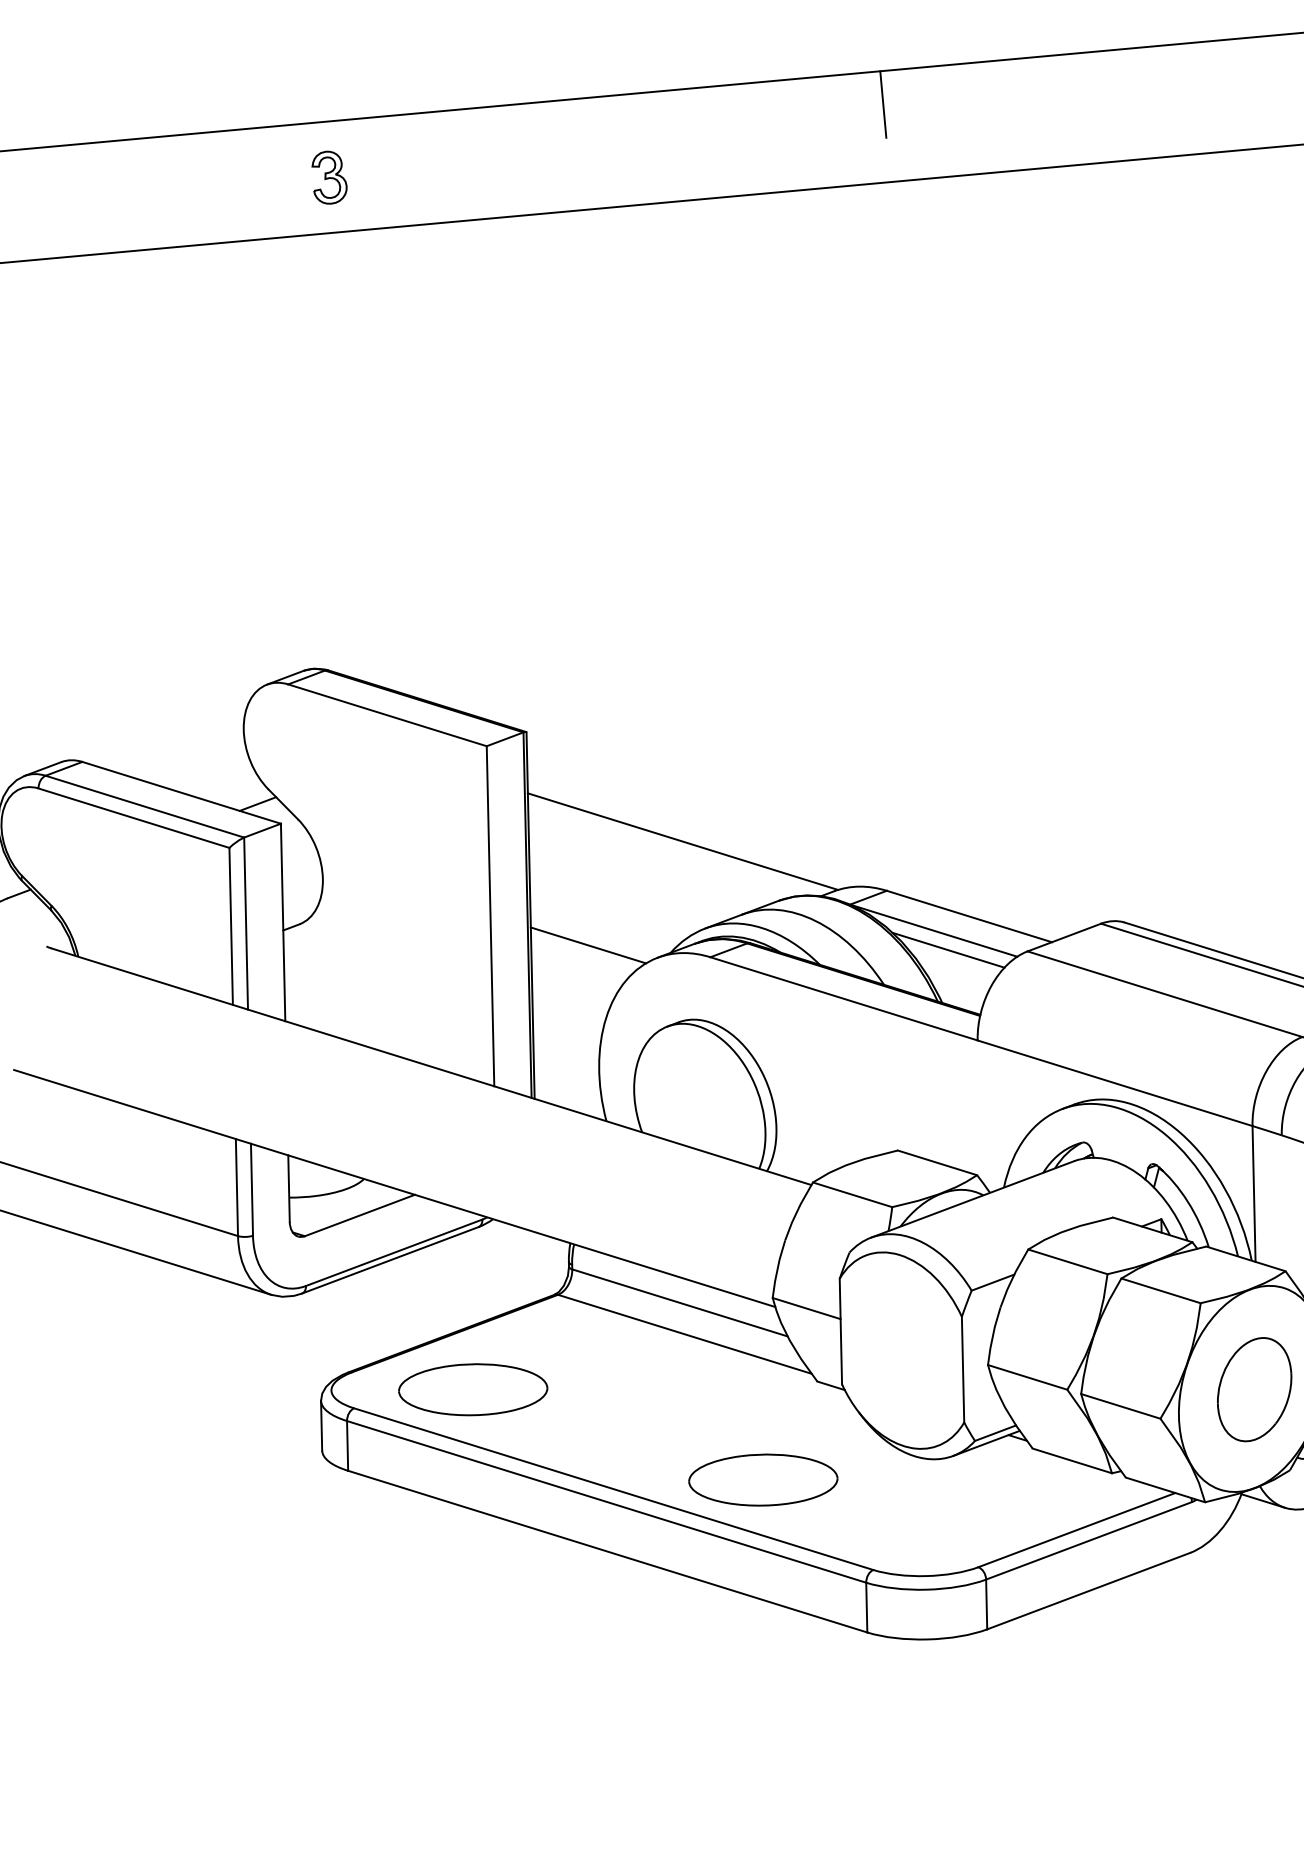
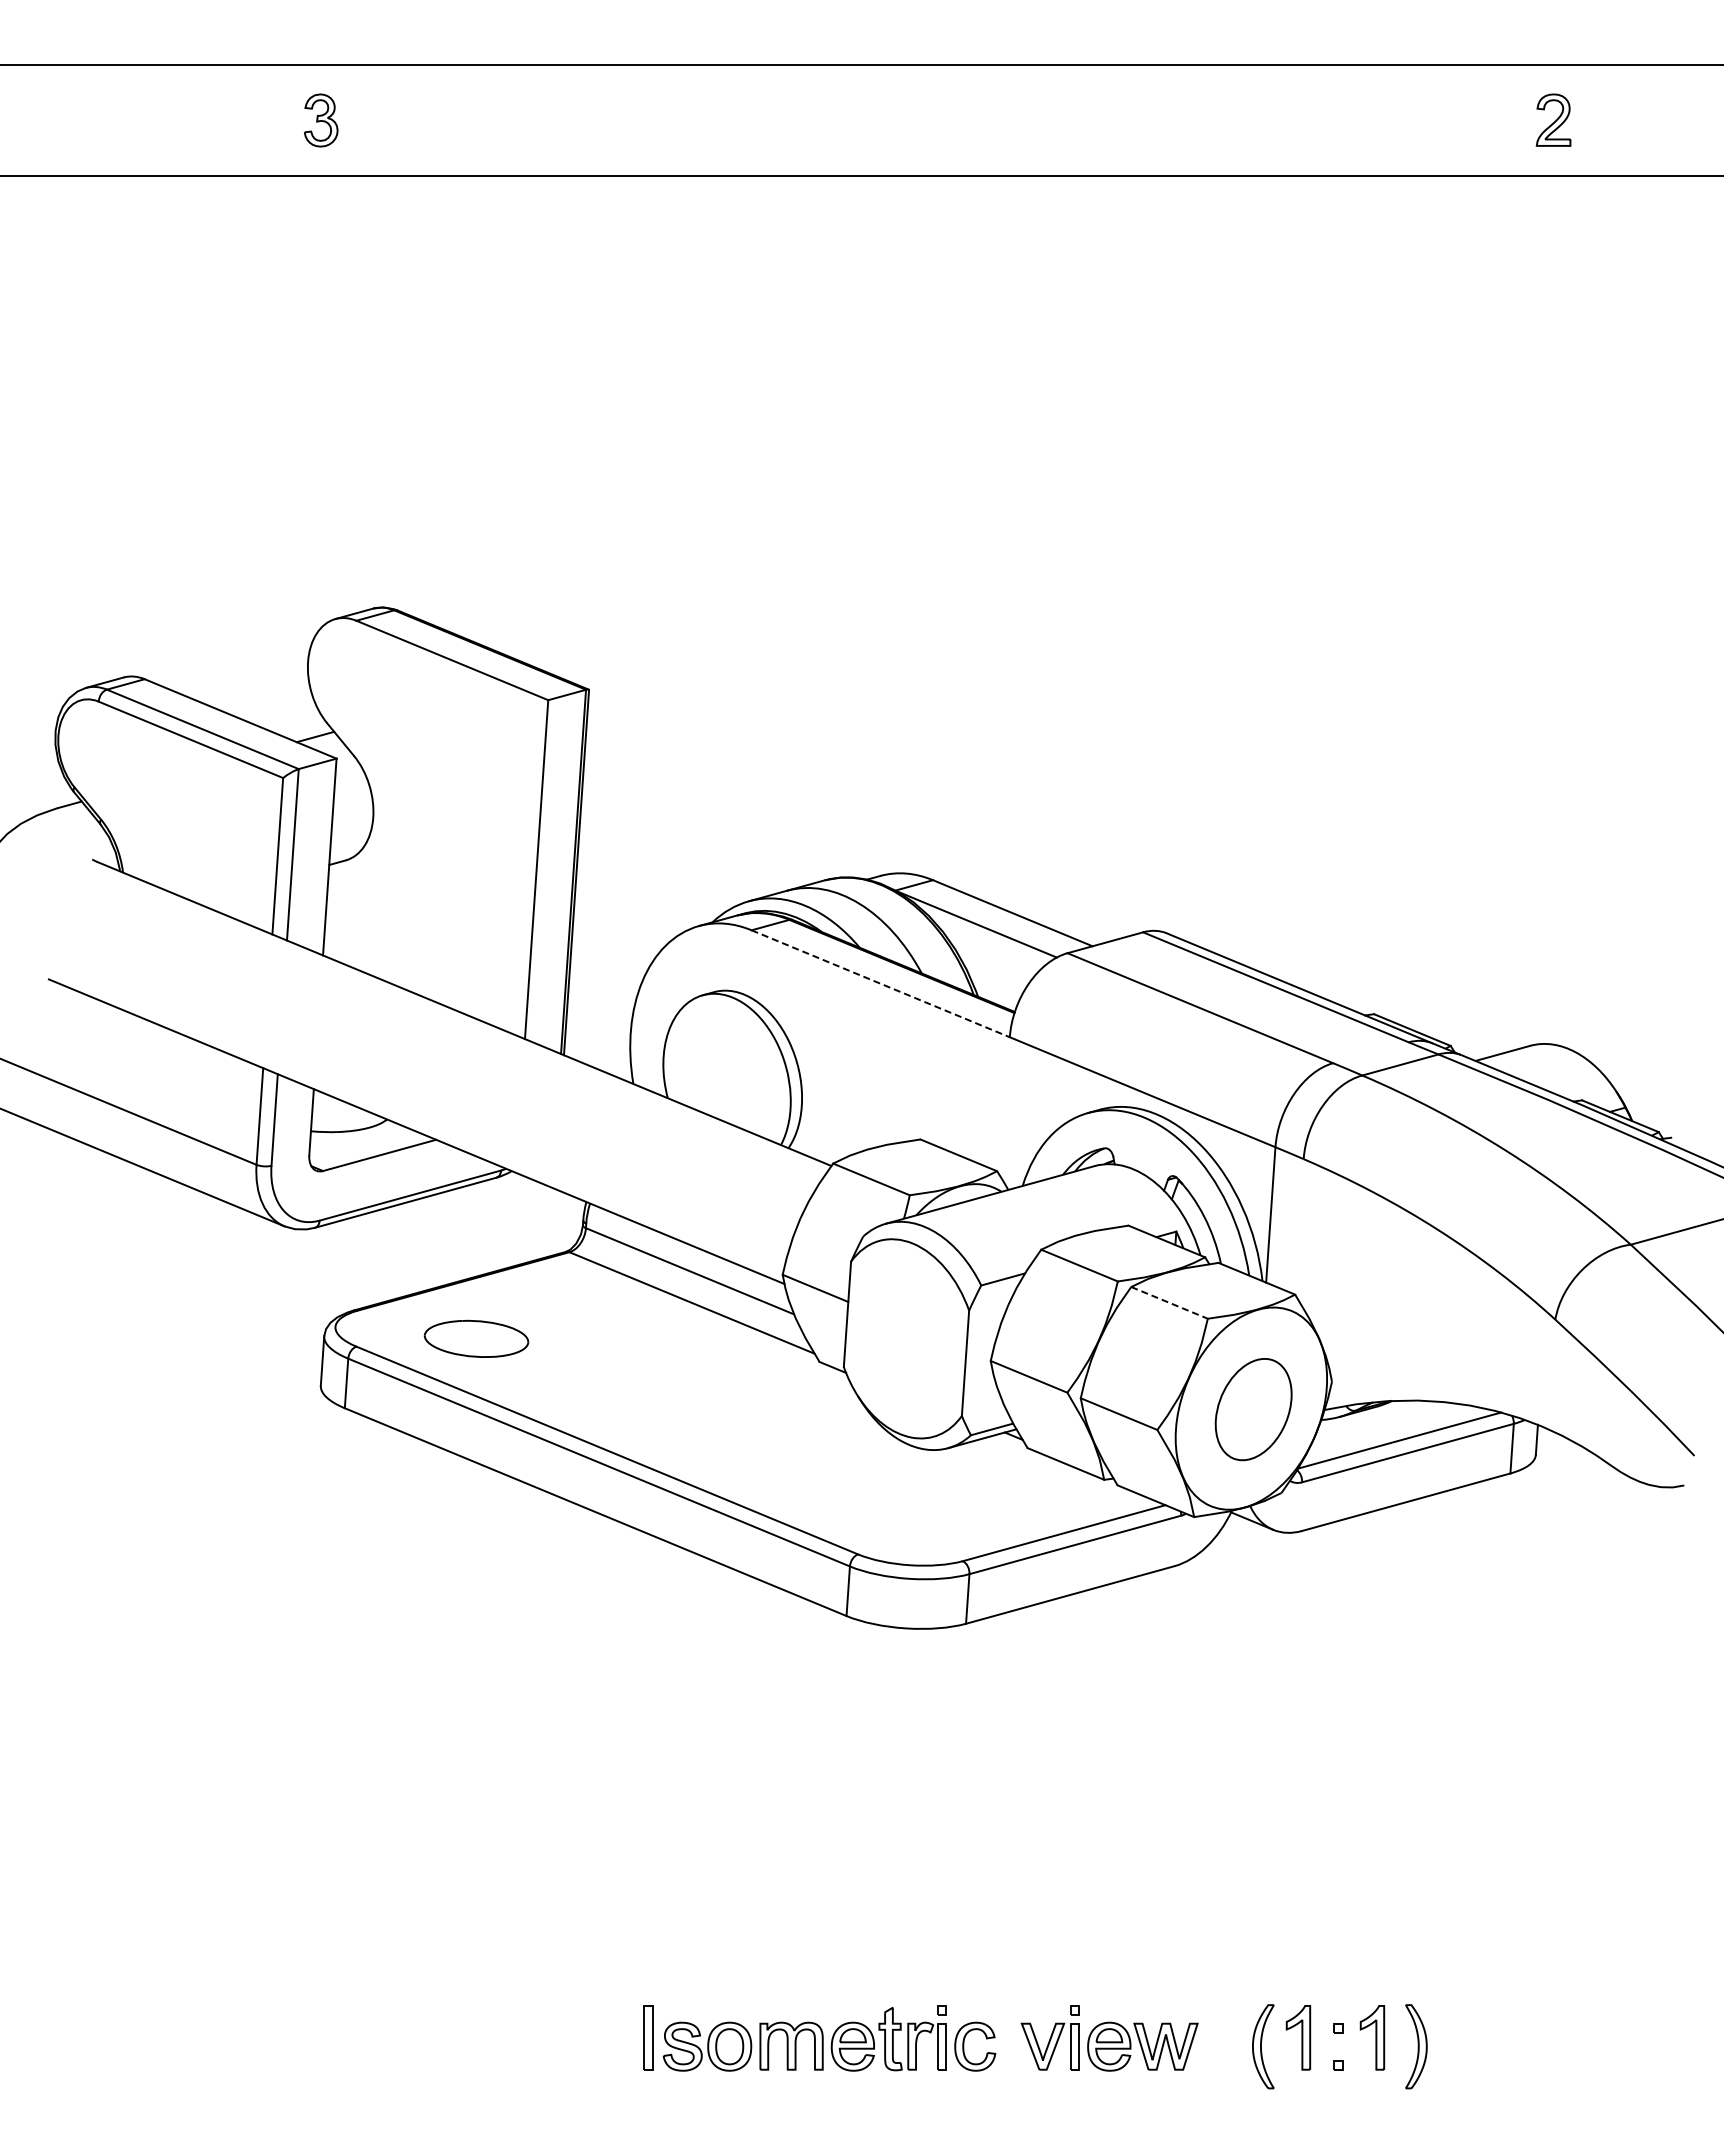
line: (883, 104) -> (1000, 97), removed
part: (329, 177) -> (321, 120), moved
line: (682, 841) -> (734, 812), removed
line: (588, 945) -> (631, 907), removed
line: (948, 949) -> (989, 944), removed
line: (843, 998) -> (880, 983), solid -> dashed
line: (1162, 1291) -> (1170, 1303), solid -> dashed
part: (473, 1389) -> (476, 1338), size x0.7
part: (762, 1479) -> (756, 1454), removed

